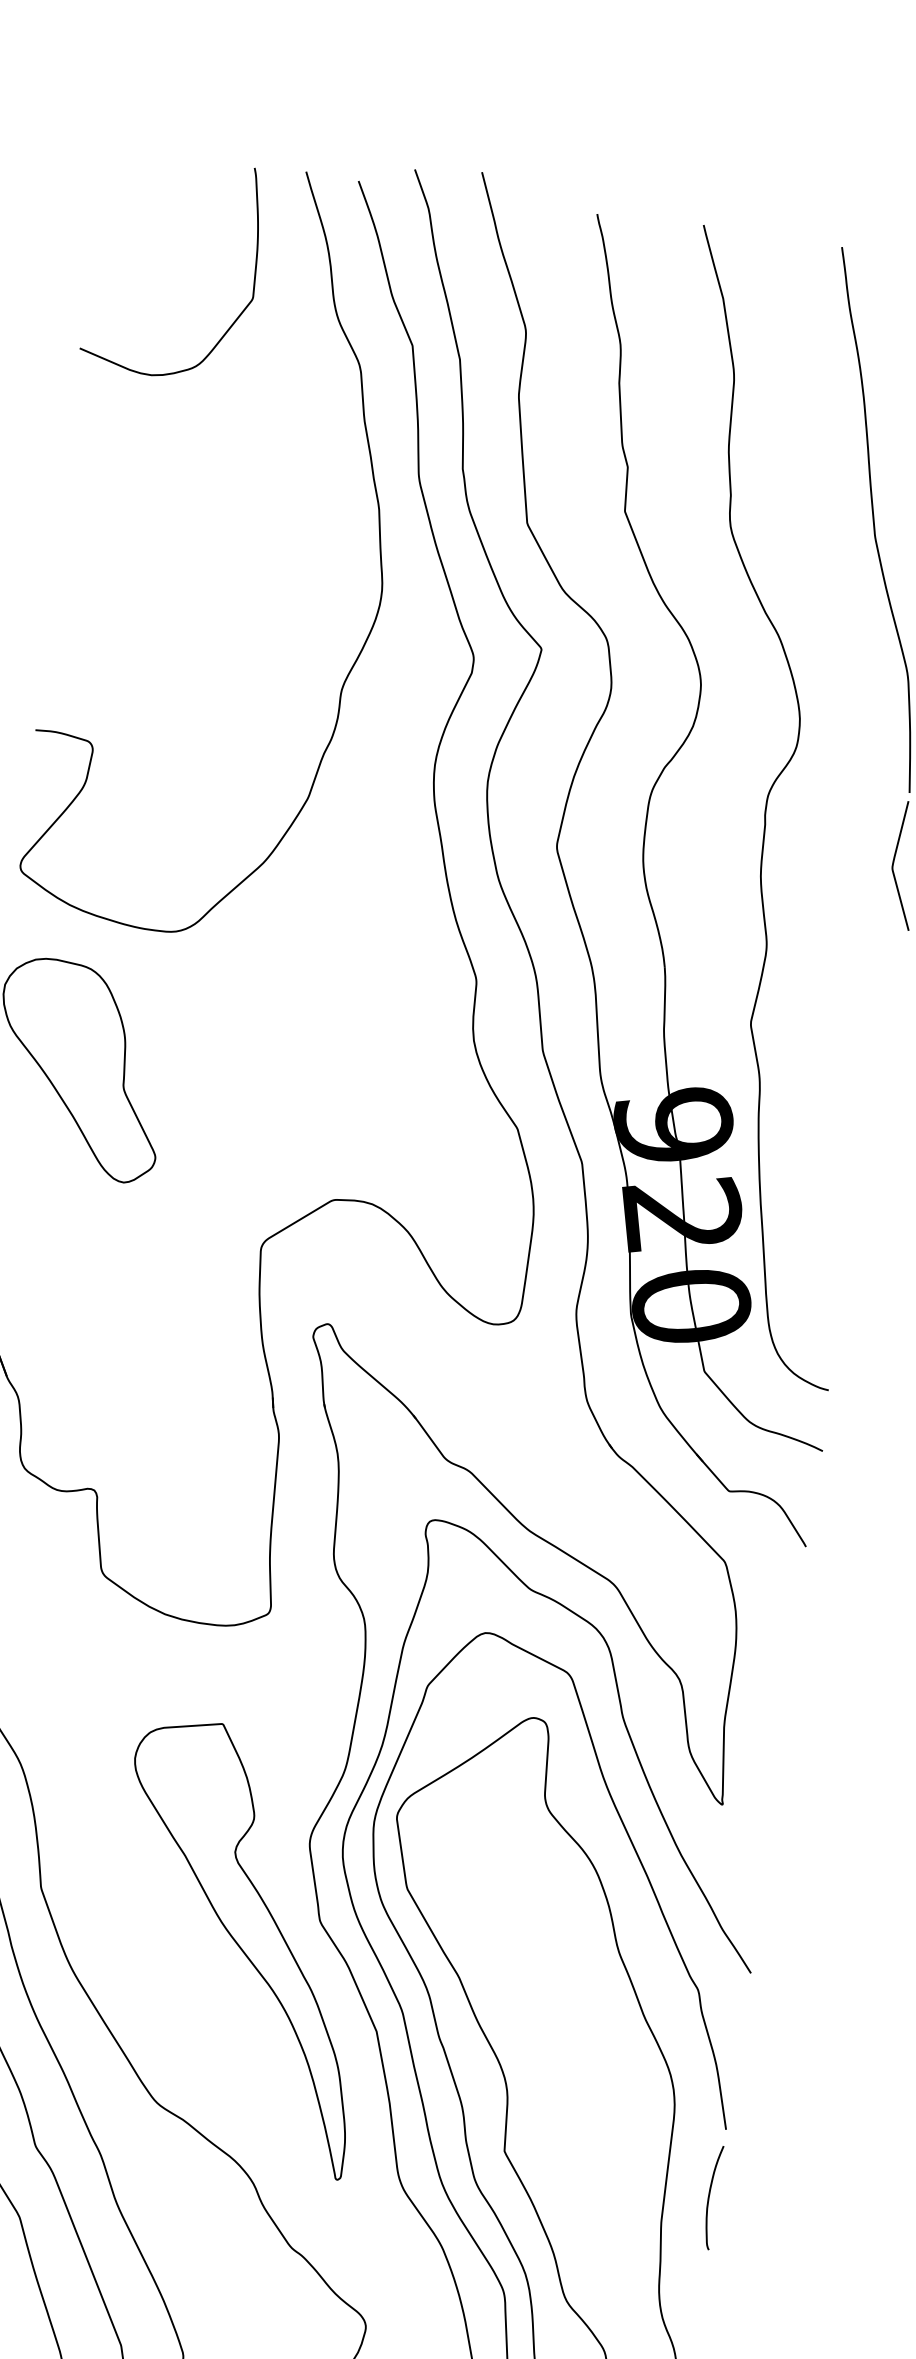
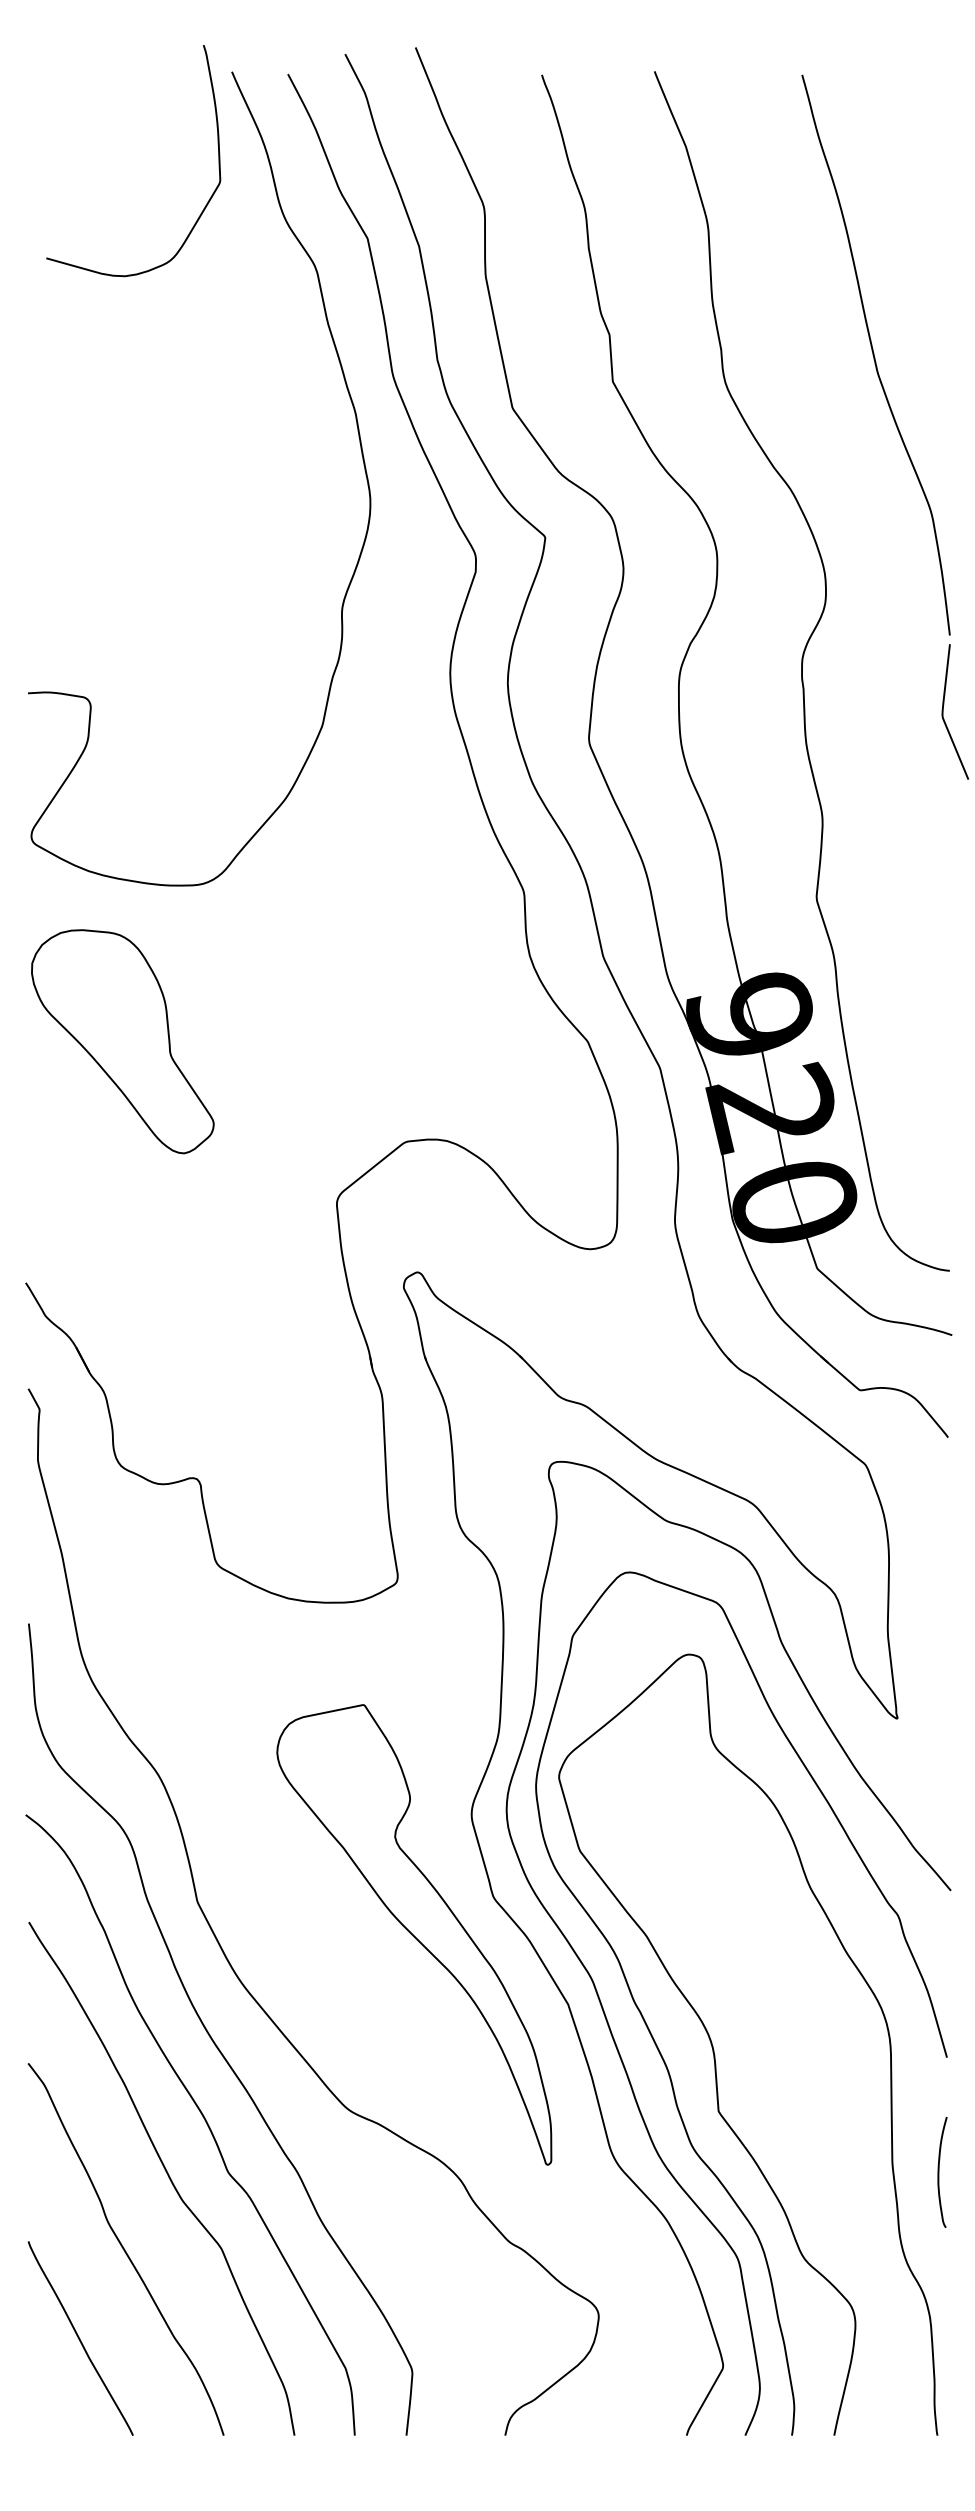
curve: (235, 319) -> (204, 206), moved
curve: (709, 2197) -> (939, 2172), moved

